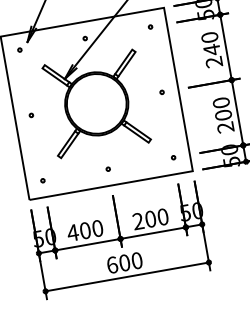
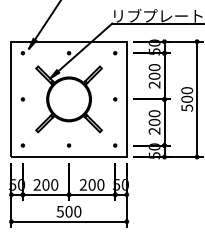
text: (211, 50) -> (154, 76), 240 -> 200
text: (73, 232) -> (37, 184), 400 -> 200
text: (111, 264) -> (59, 211), 600 -> 500

